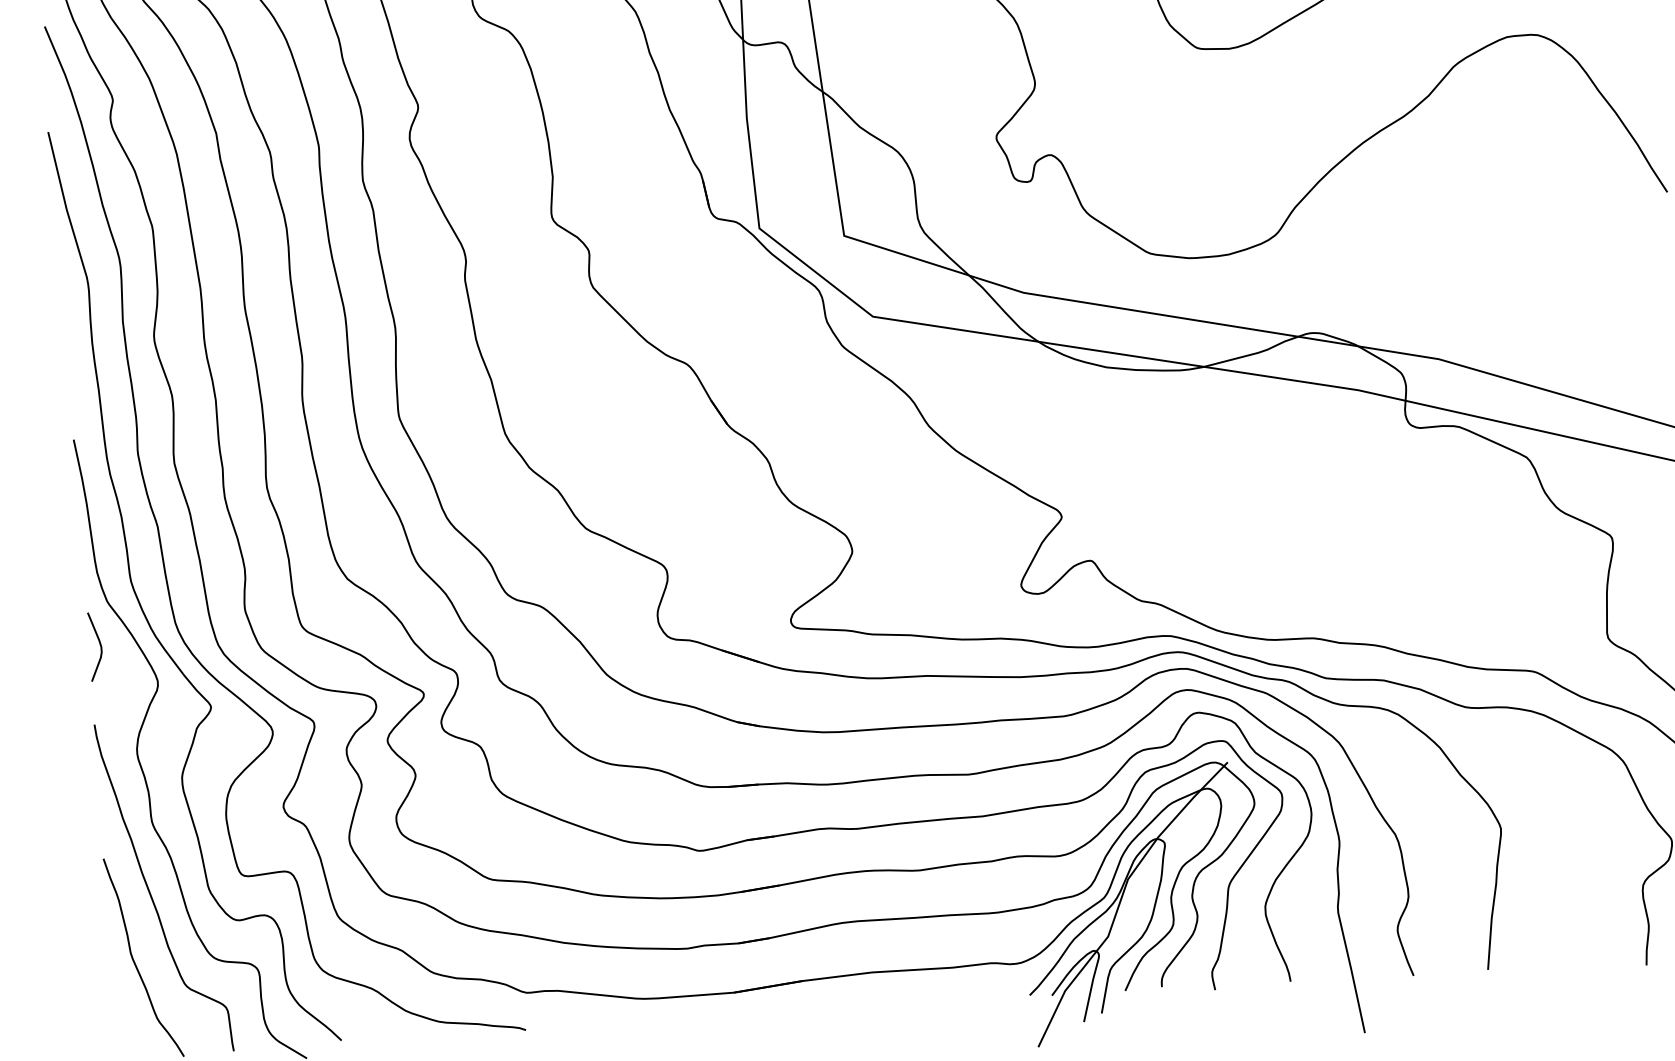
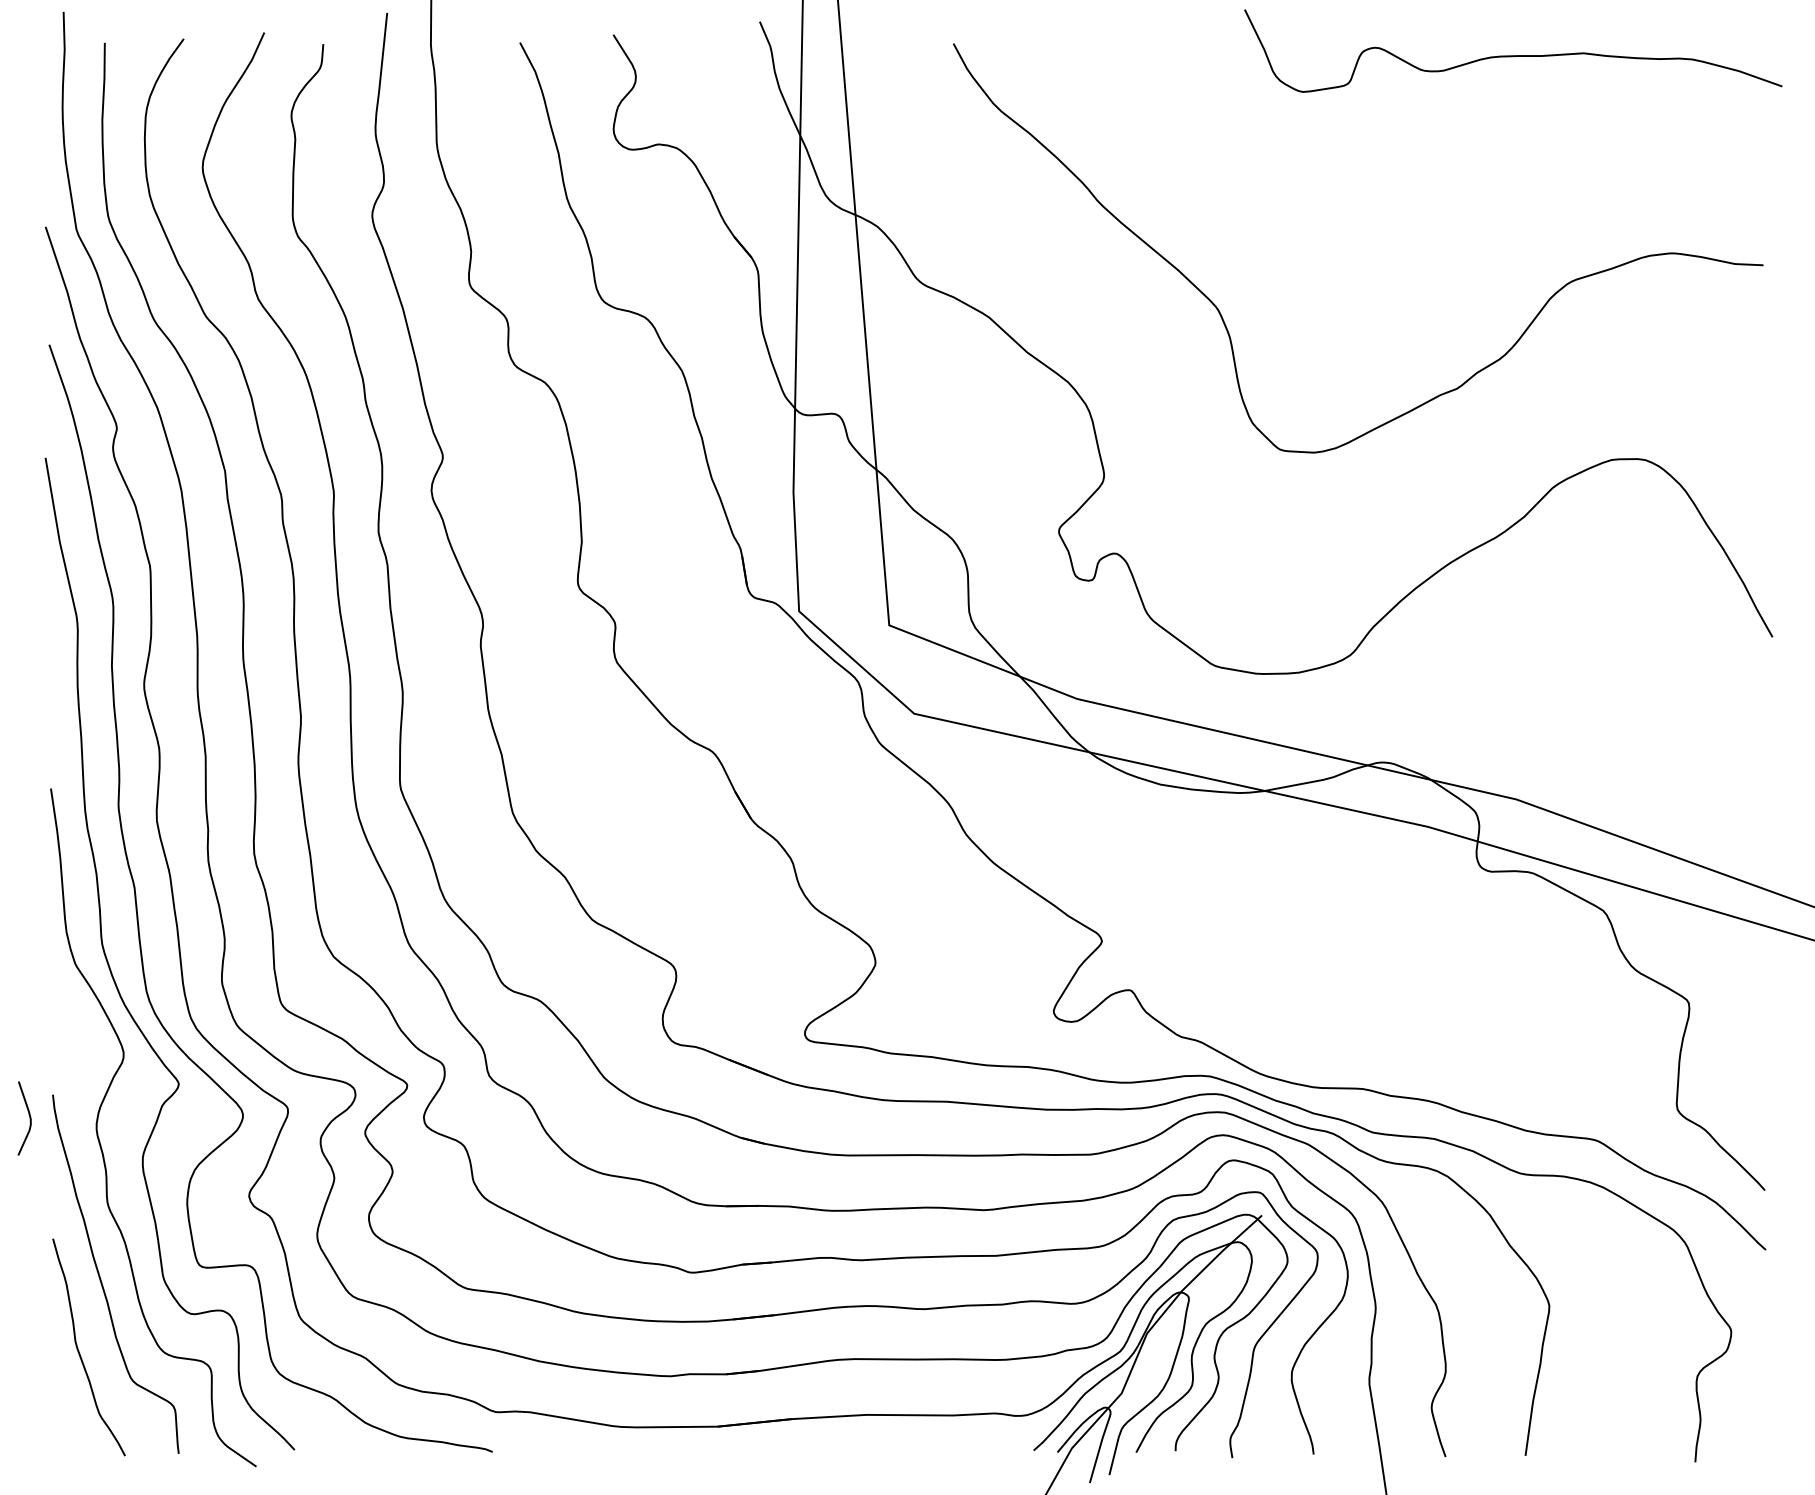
curve: (100, 646) -> (29, 1118), moved

